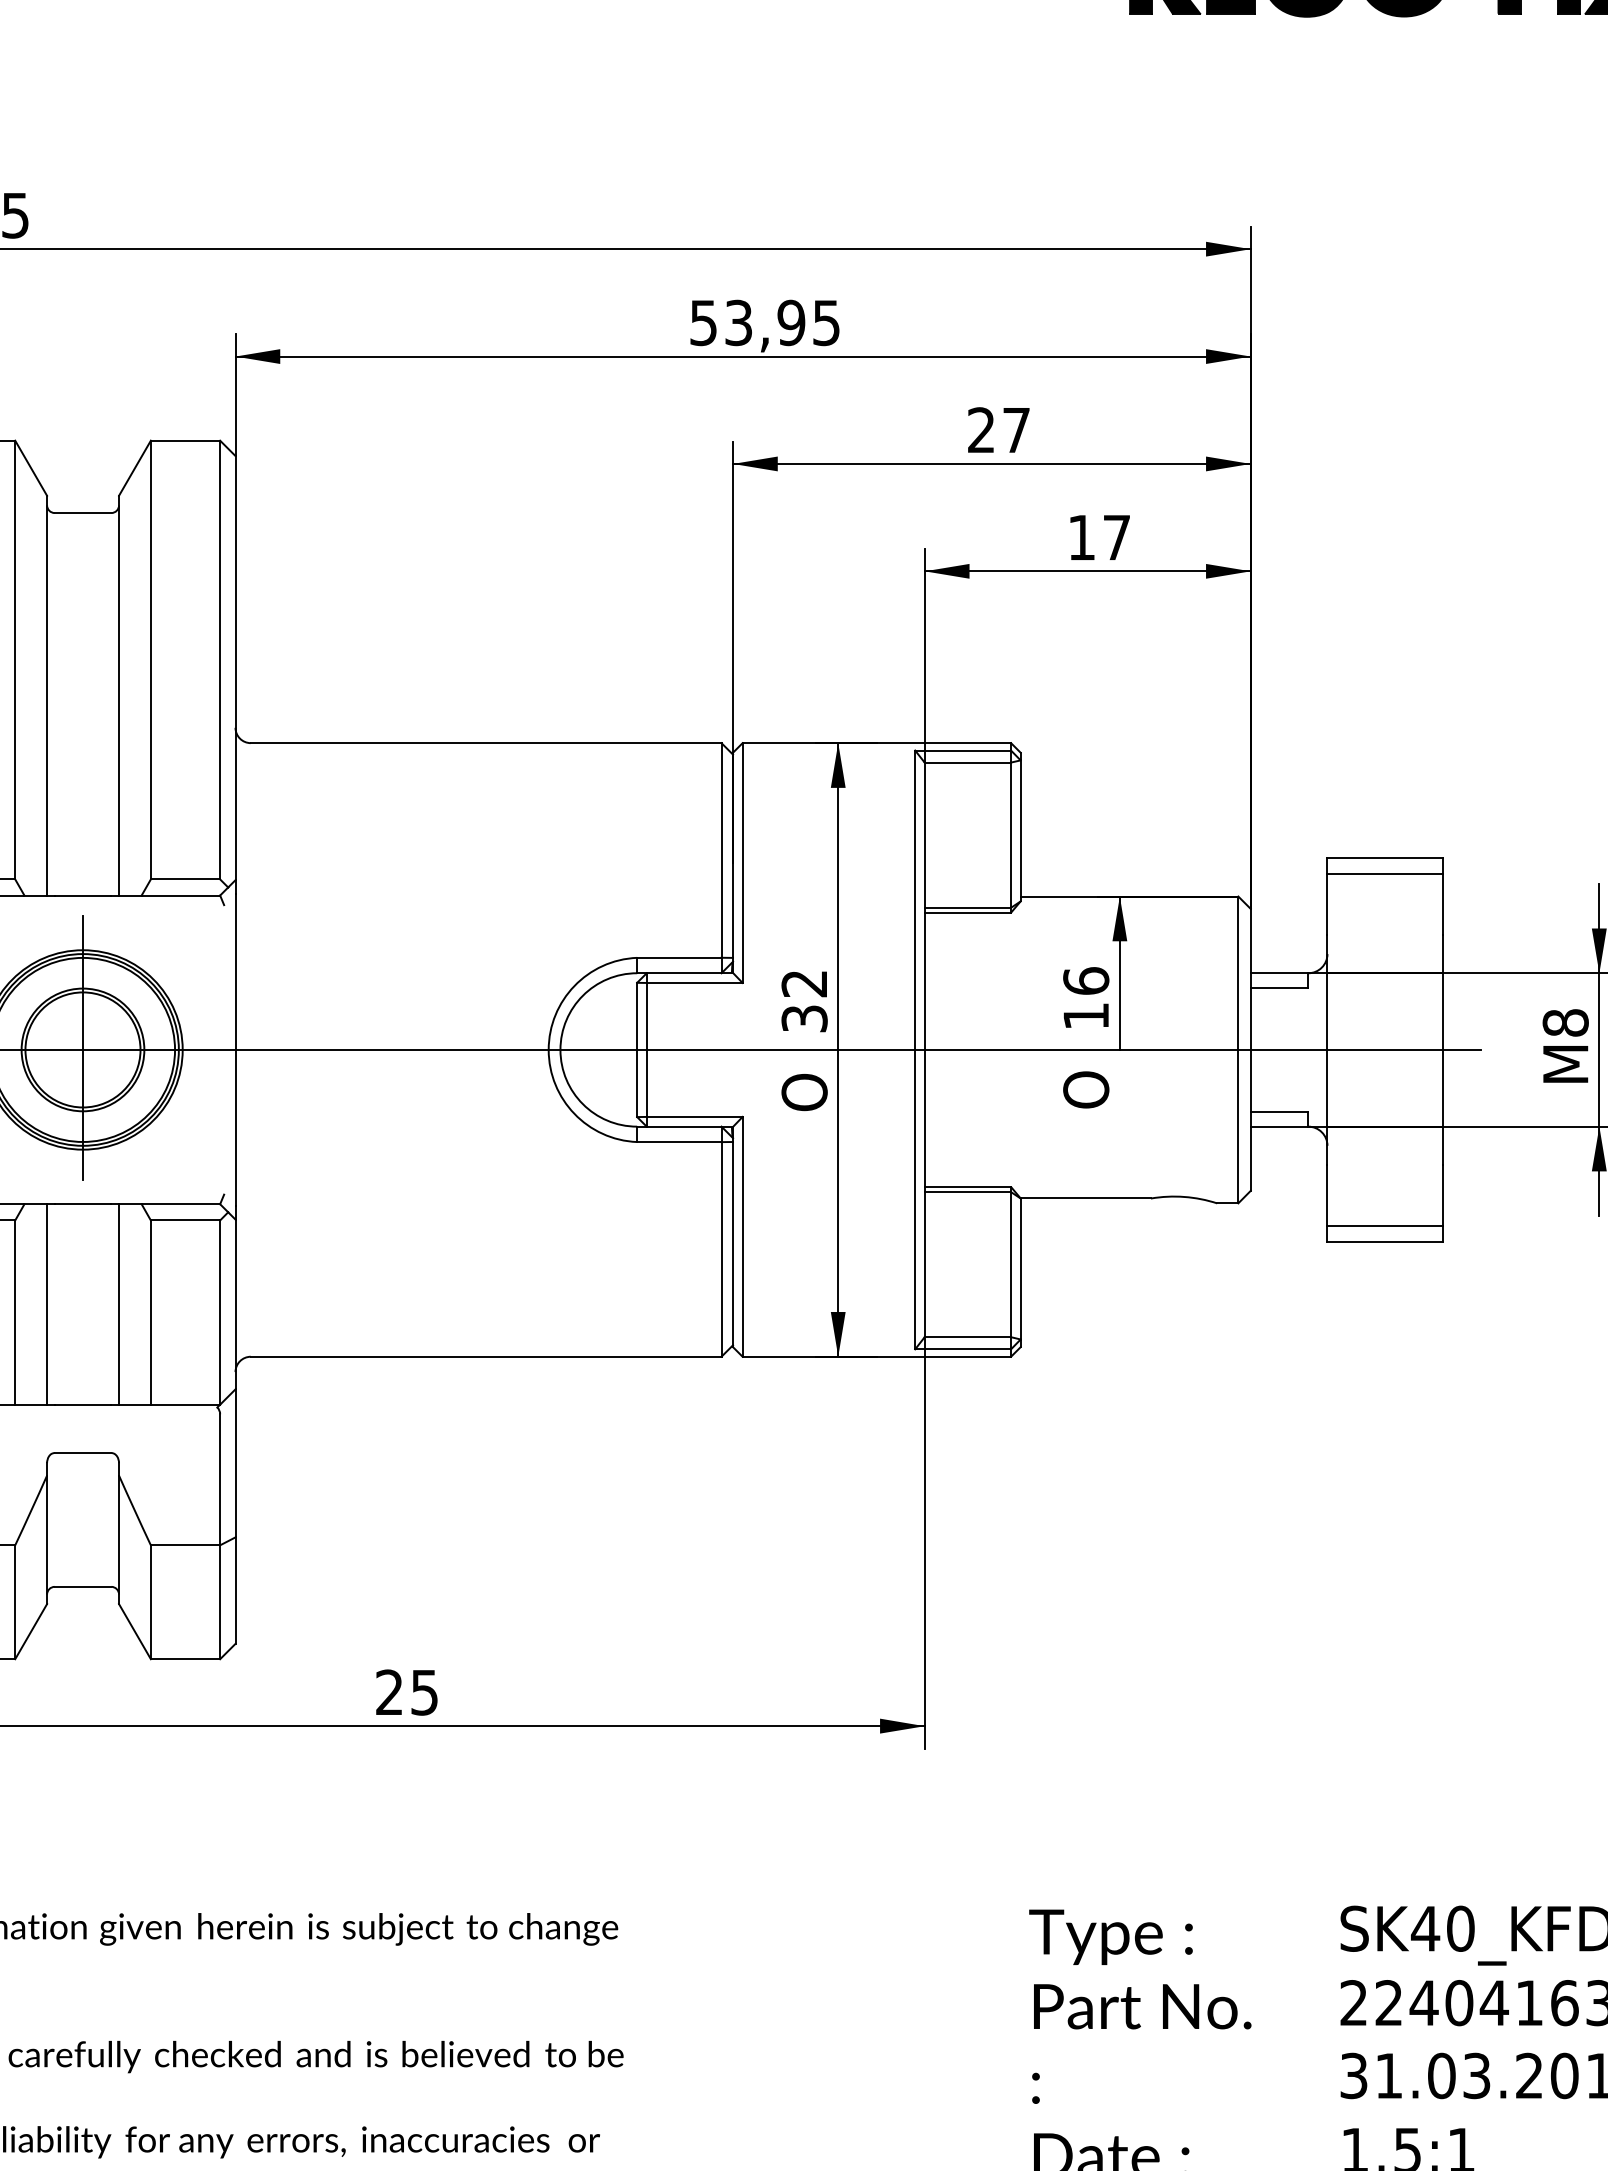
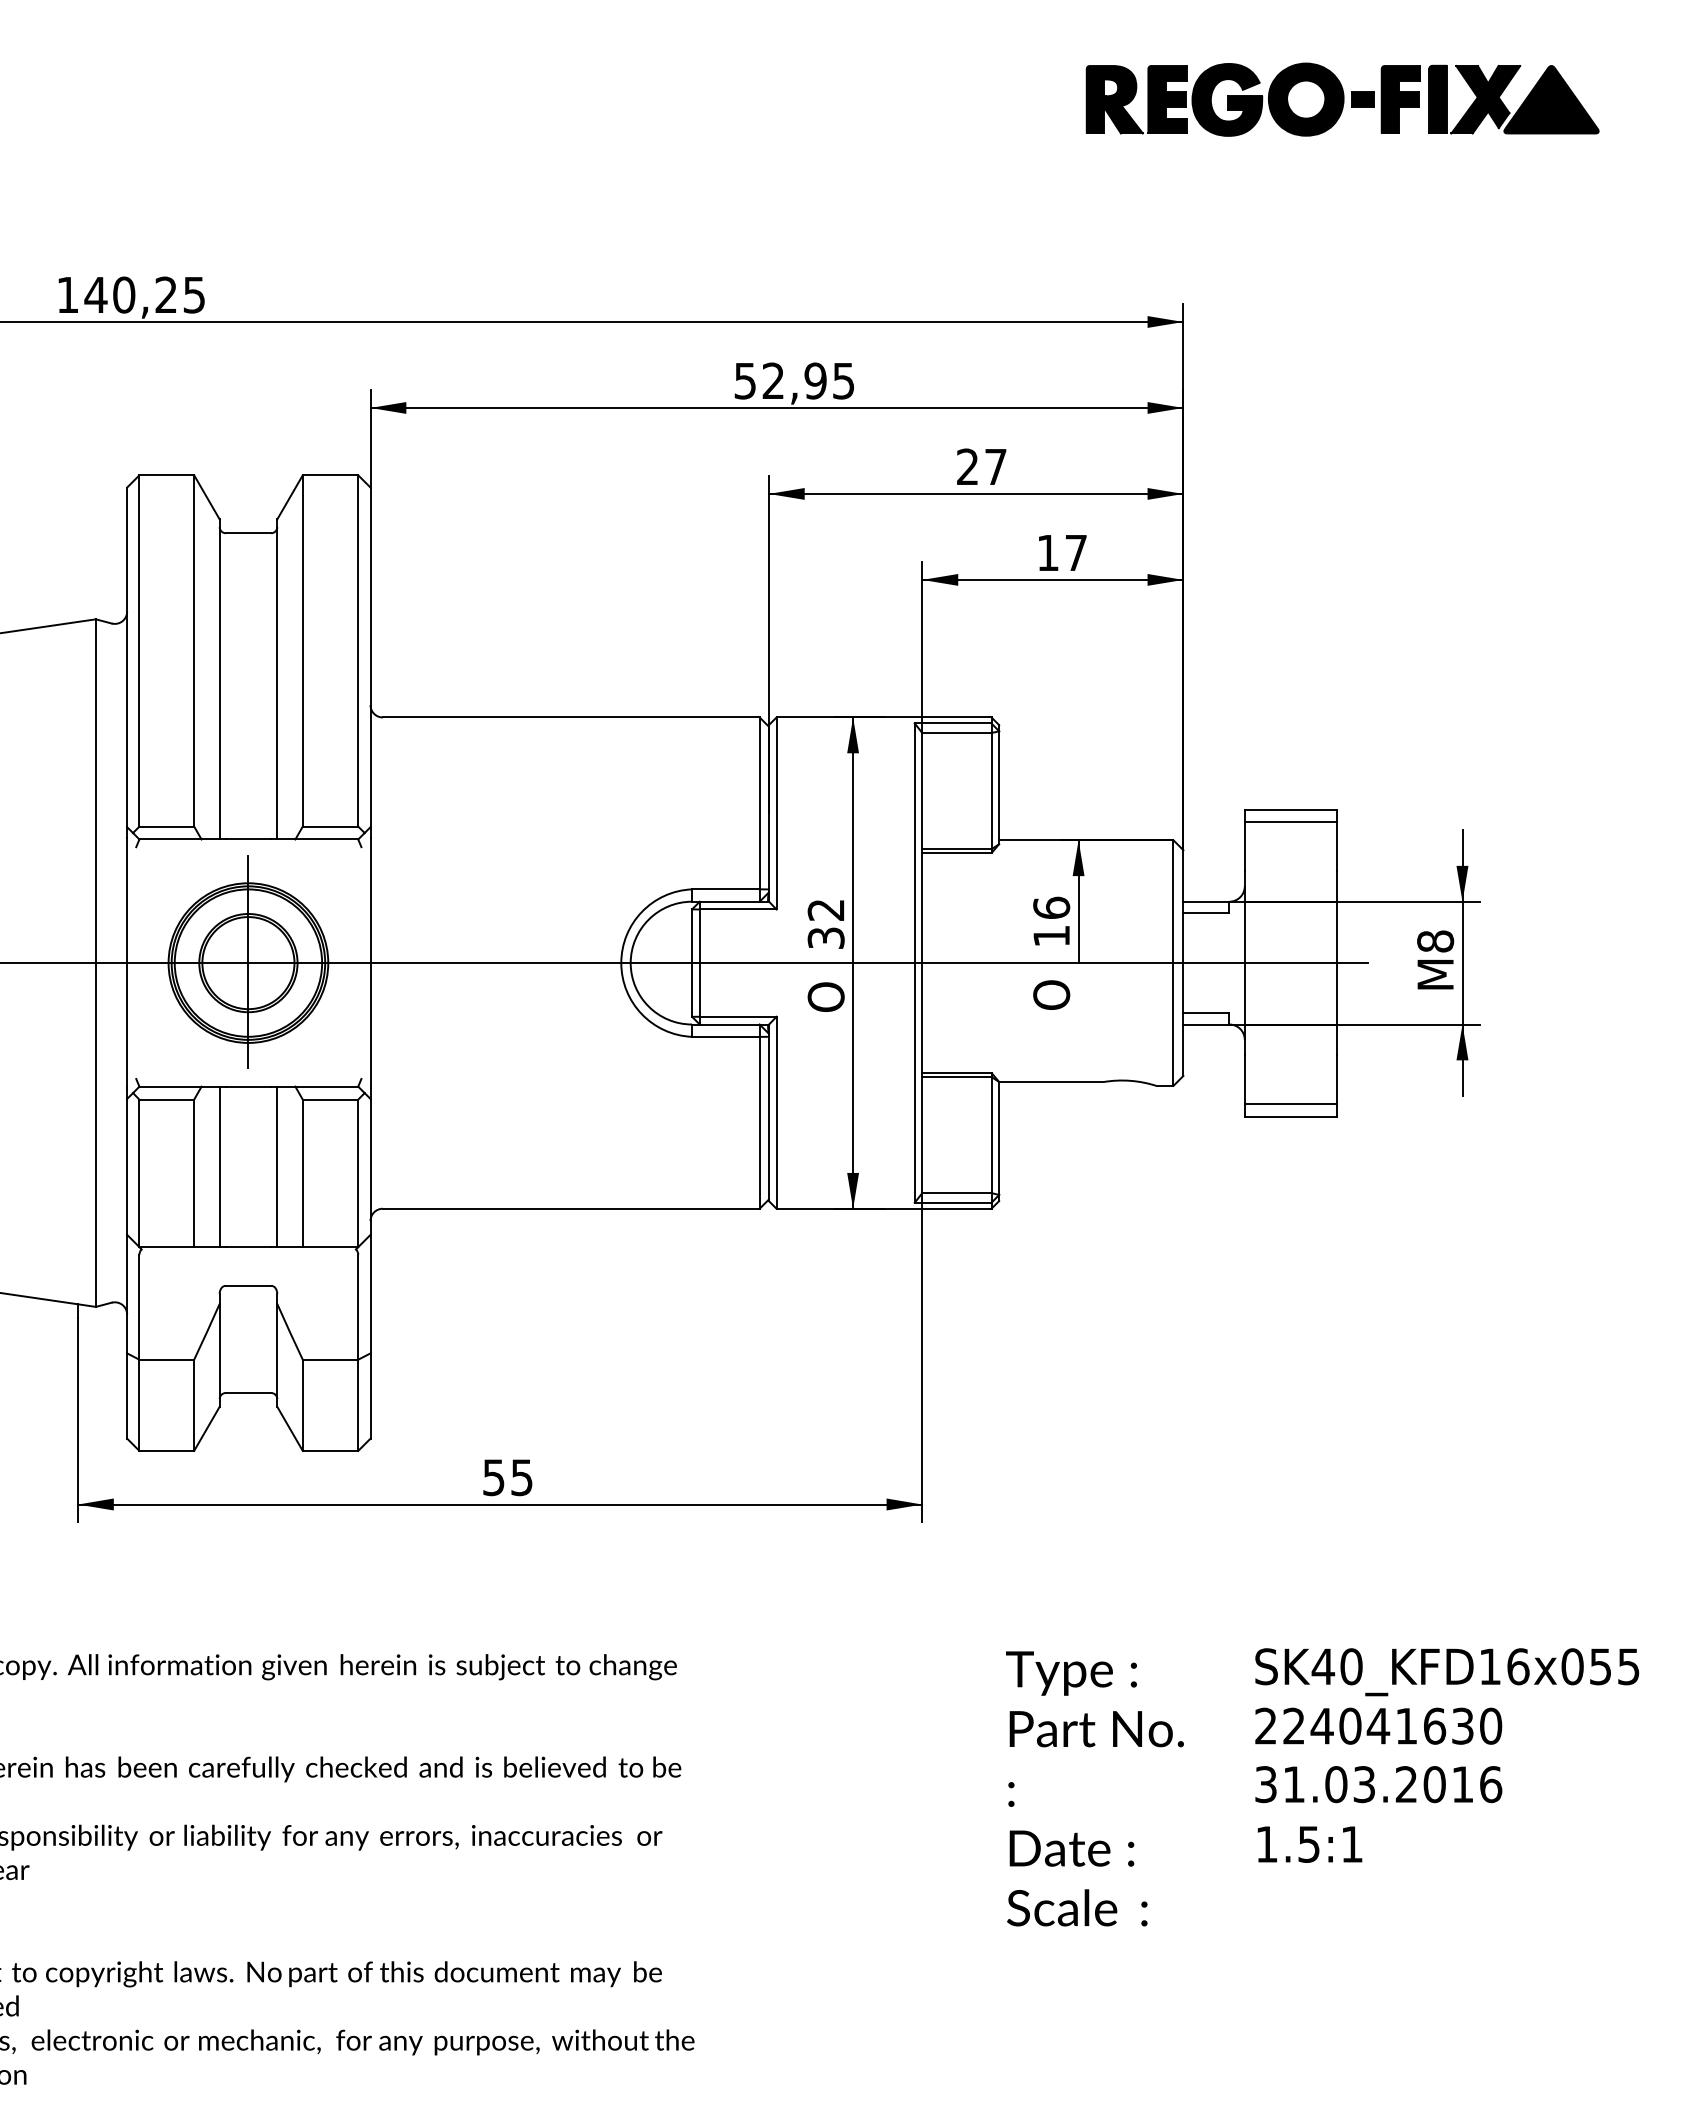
text: (738, 322) -> (773, 380), 53,95 -> 52,95
text: (389, 1692) -> (493, 1477), 25 -> 55

